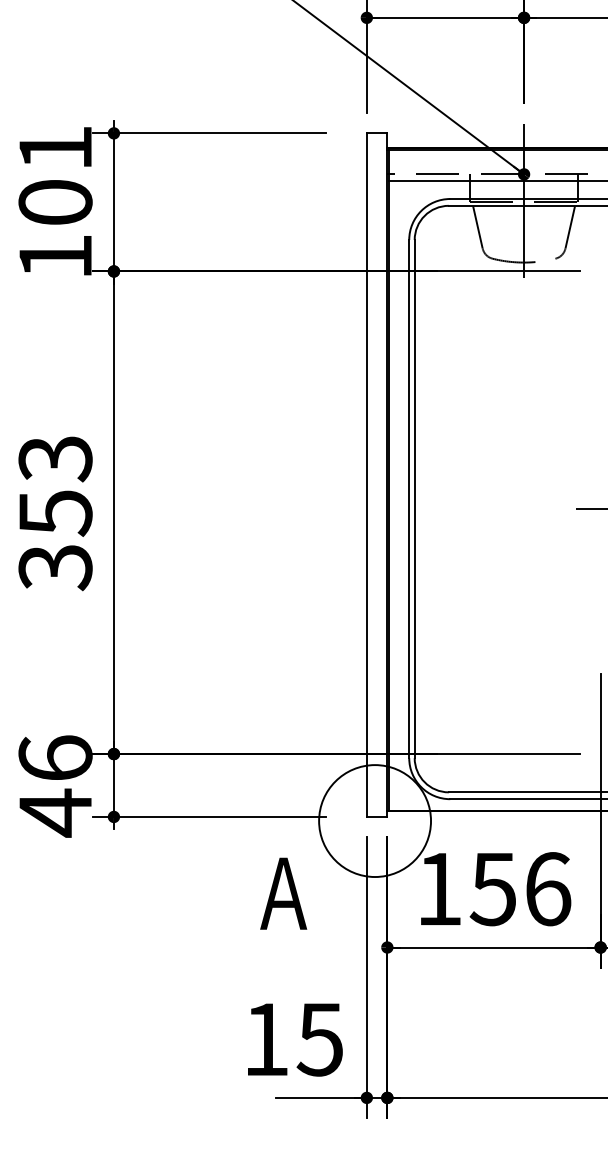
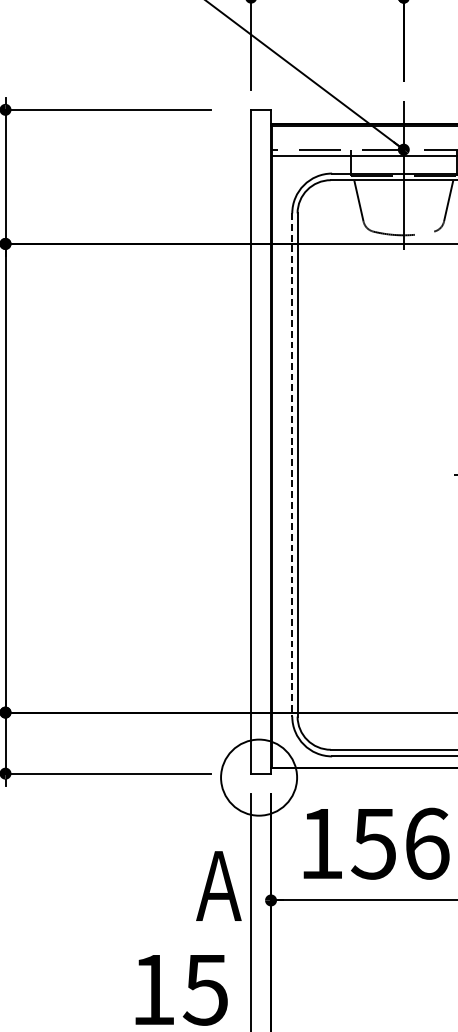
line: (409, 499) -> (292, 465), solid -> dashed
circle: (375, 821) -> (259, 778), size x0.7
text: (283, 893) -> (218, 885), moved

